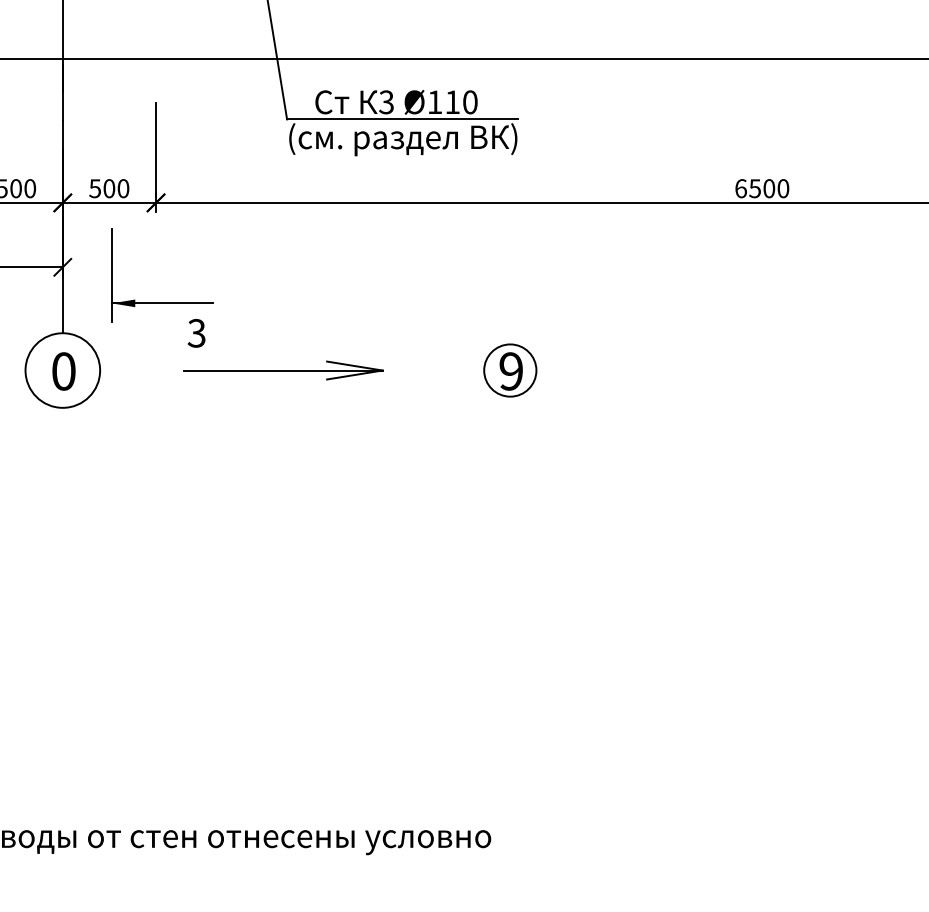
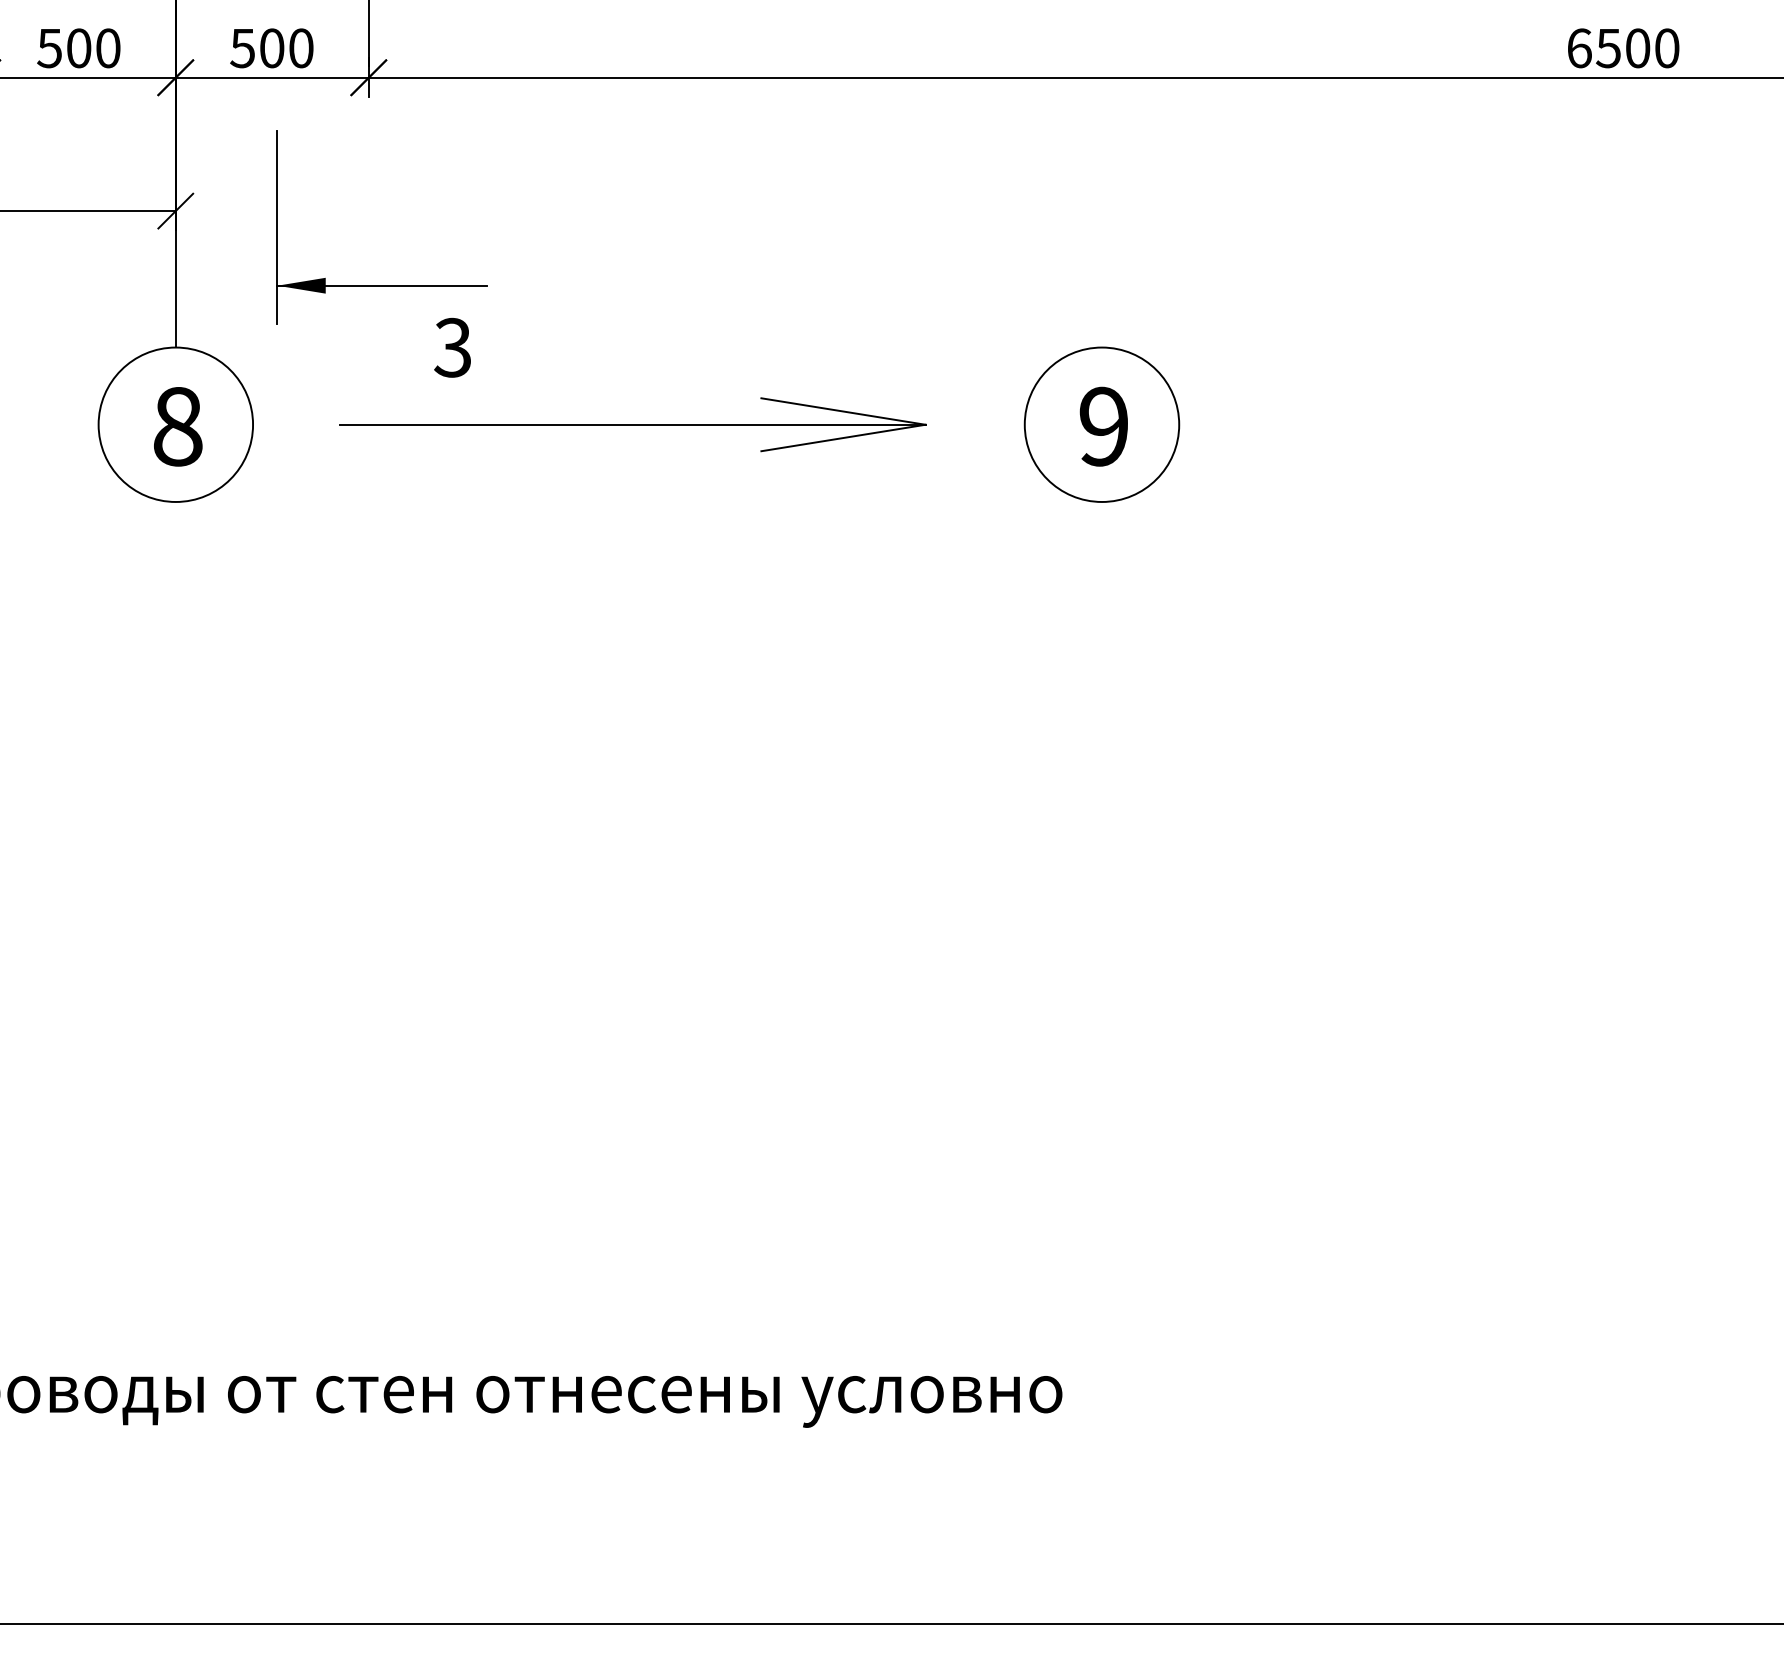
part: (283, 370) -> (632, 424), size x1.43
circle: (510, 370) -> (1102, 424), size x1.43
text: (63, 371) -> (177, 426), 0 -> 8

